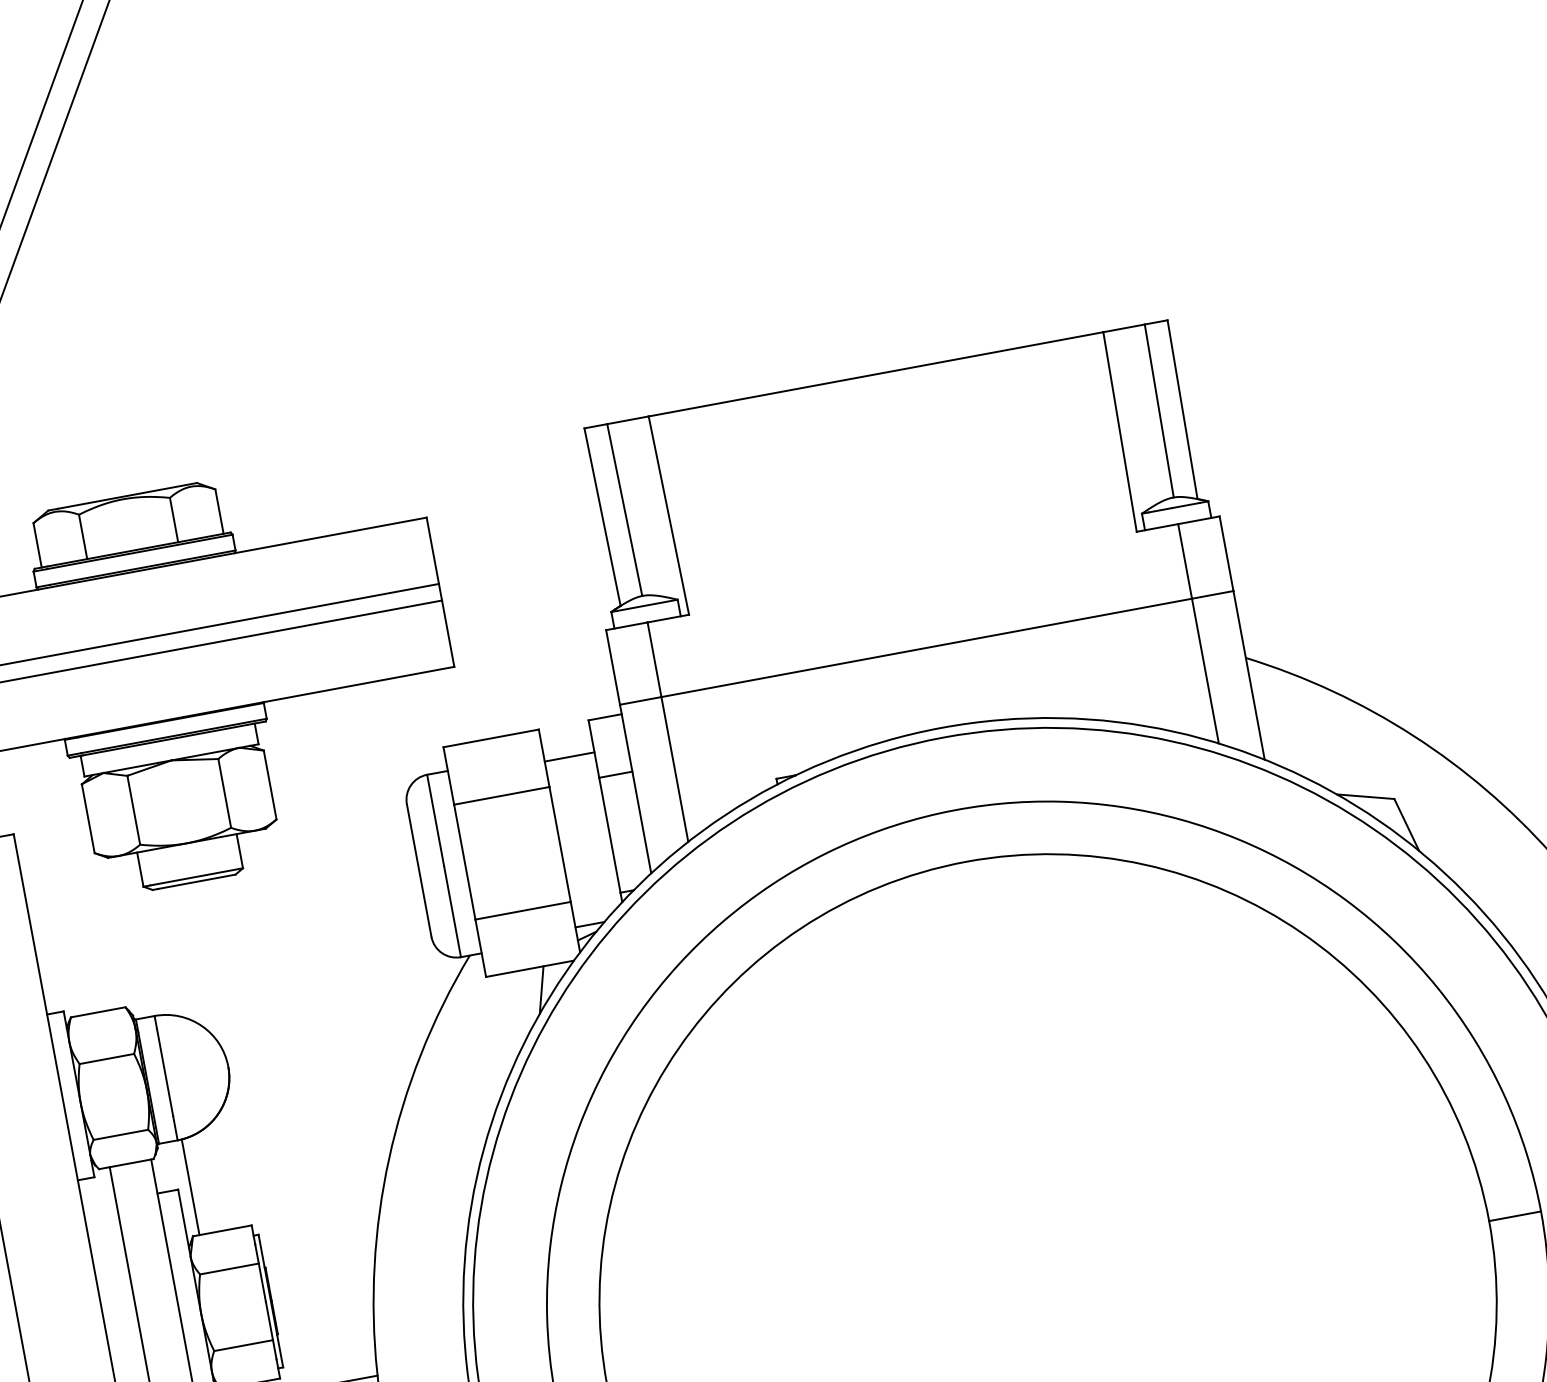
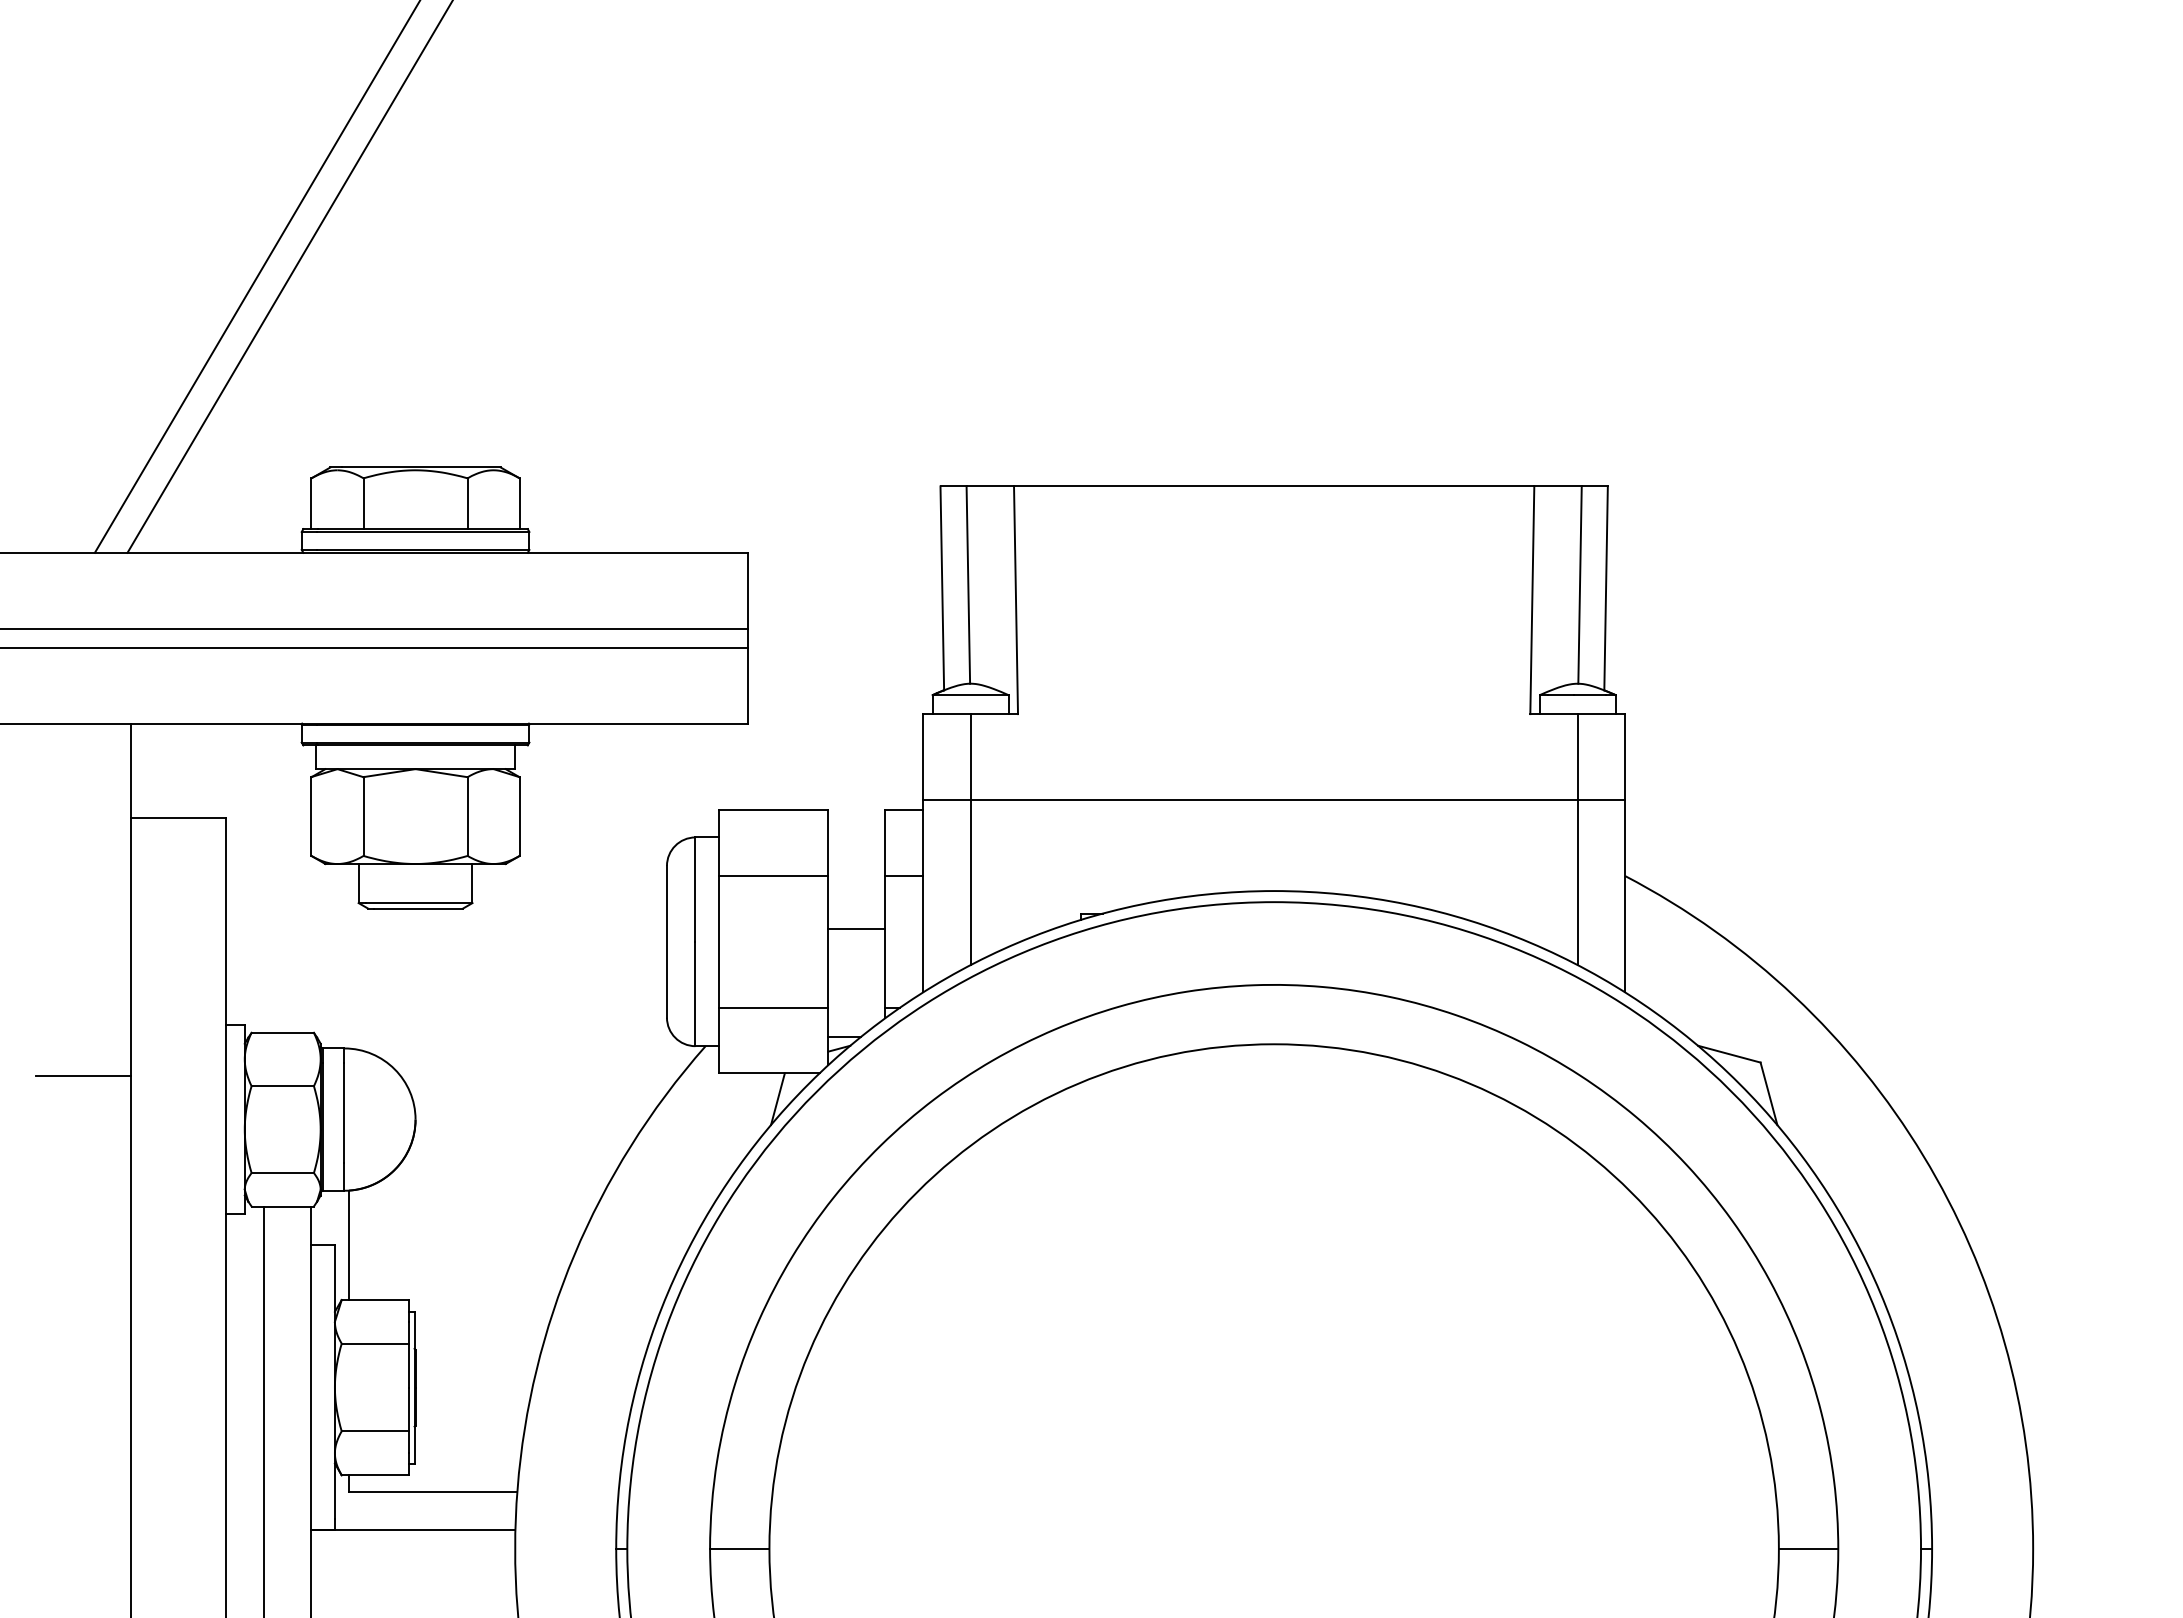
line: (569, 756) -> (856, 928), moved

